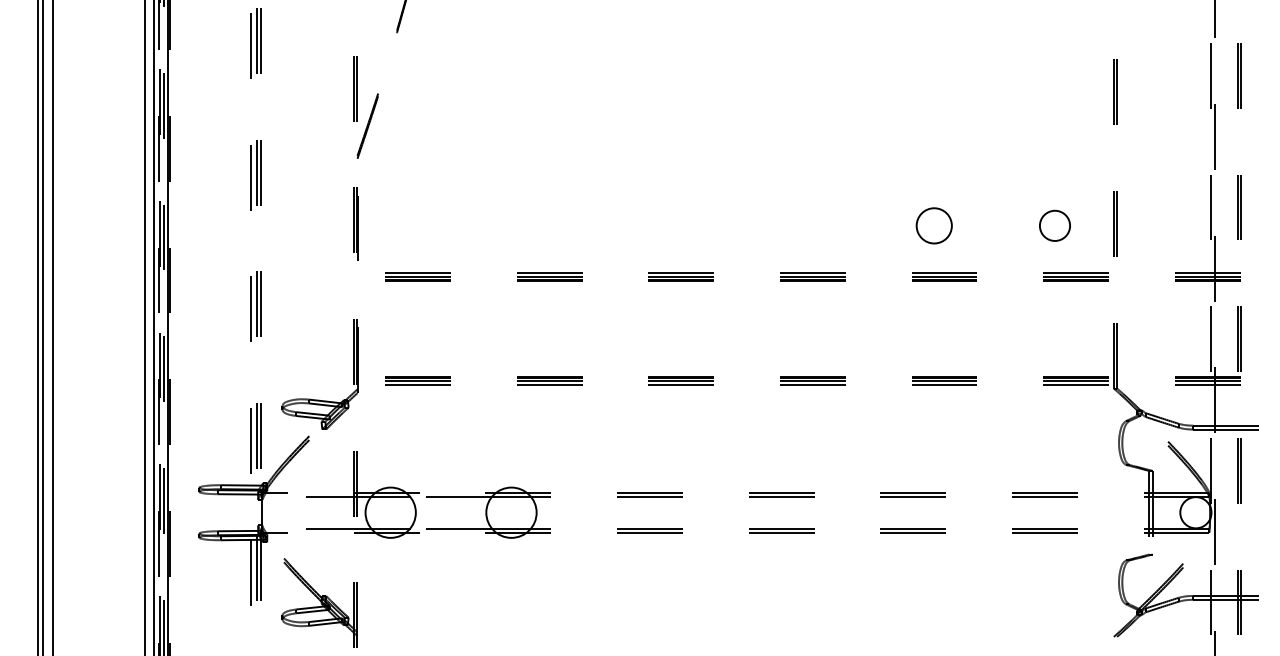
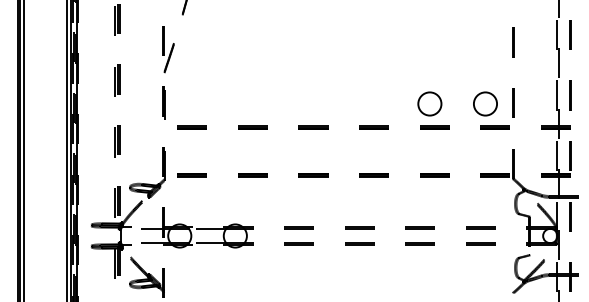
circle: (933, 224) -> (429, 103), size x1.43
circle: (1055, 224) -> (485, 103), size x1.67

